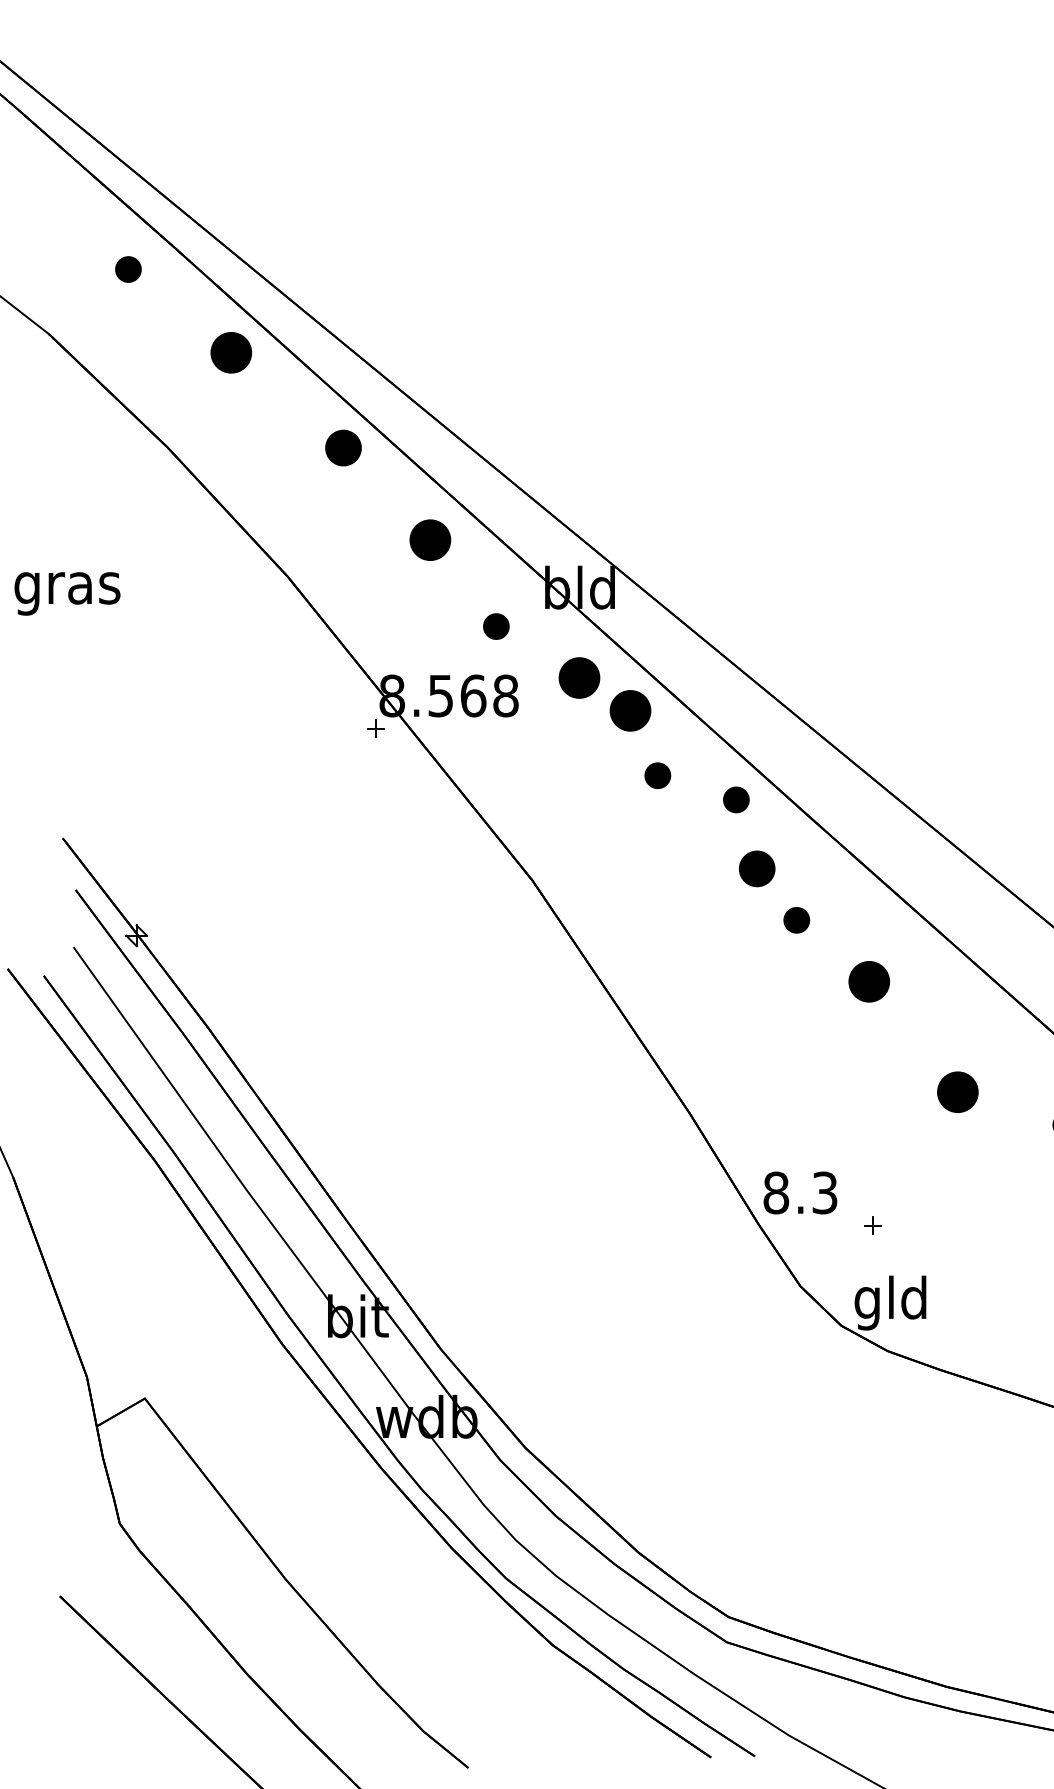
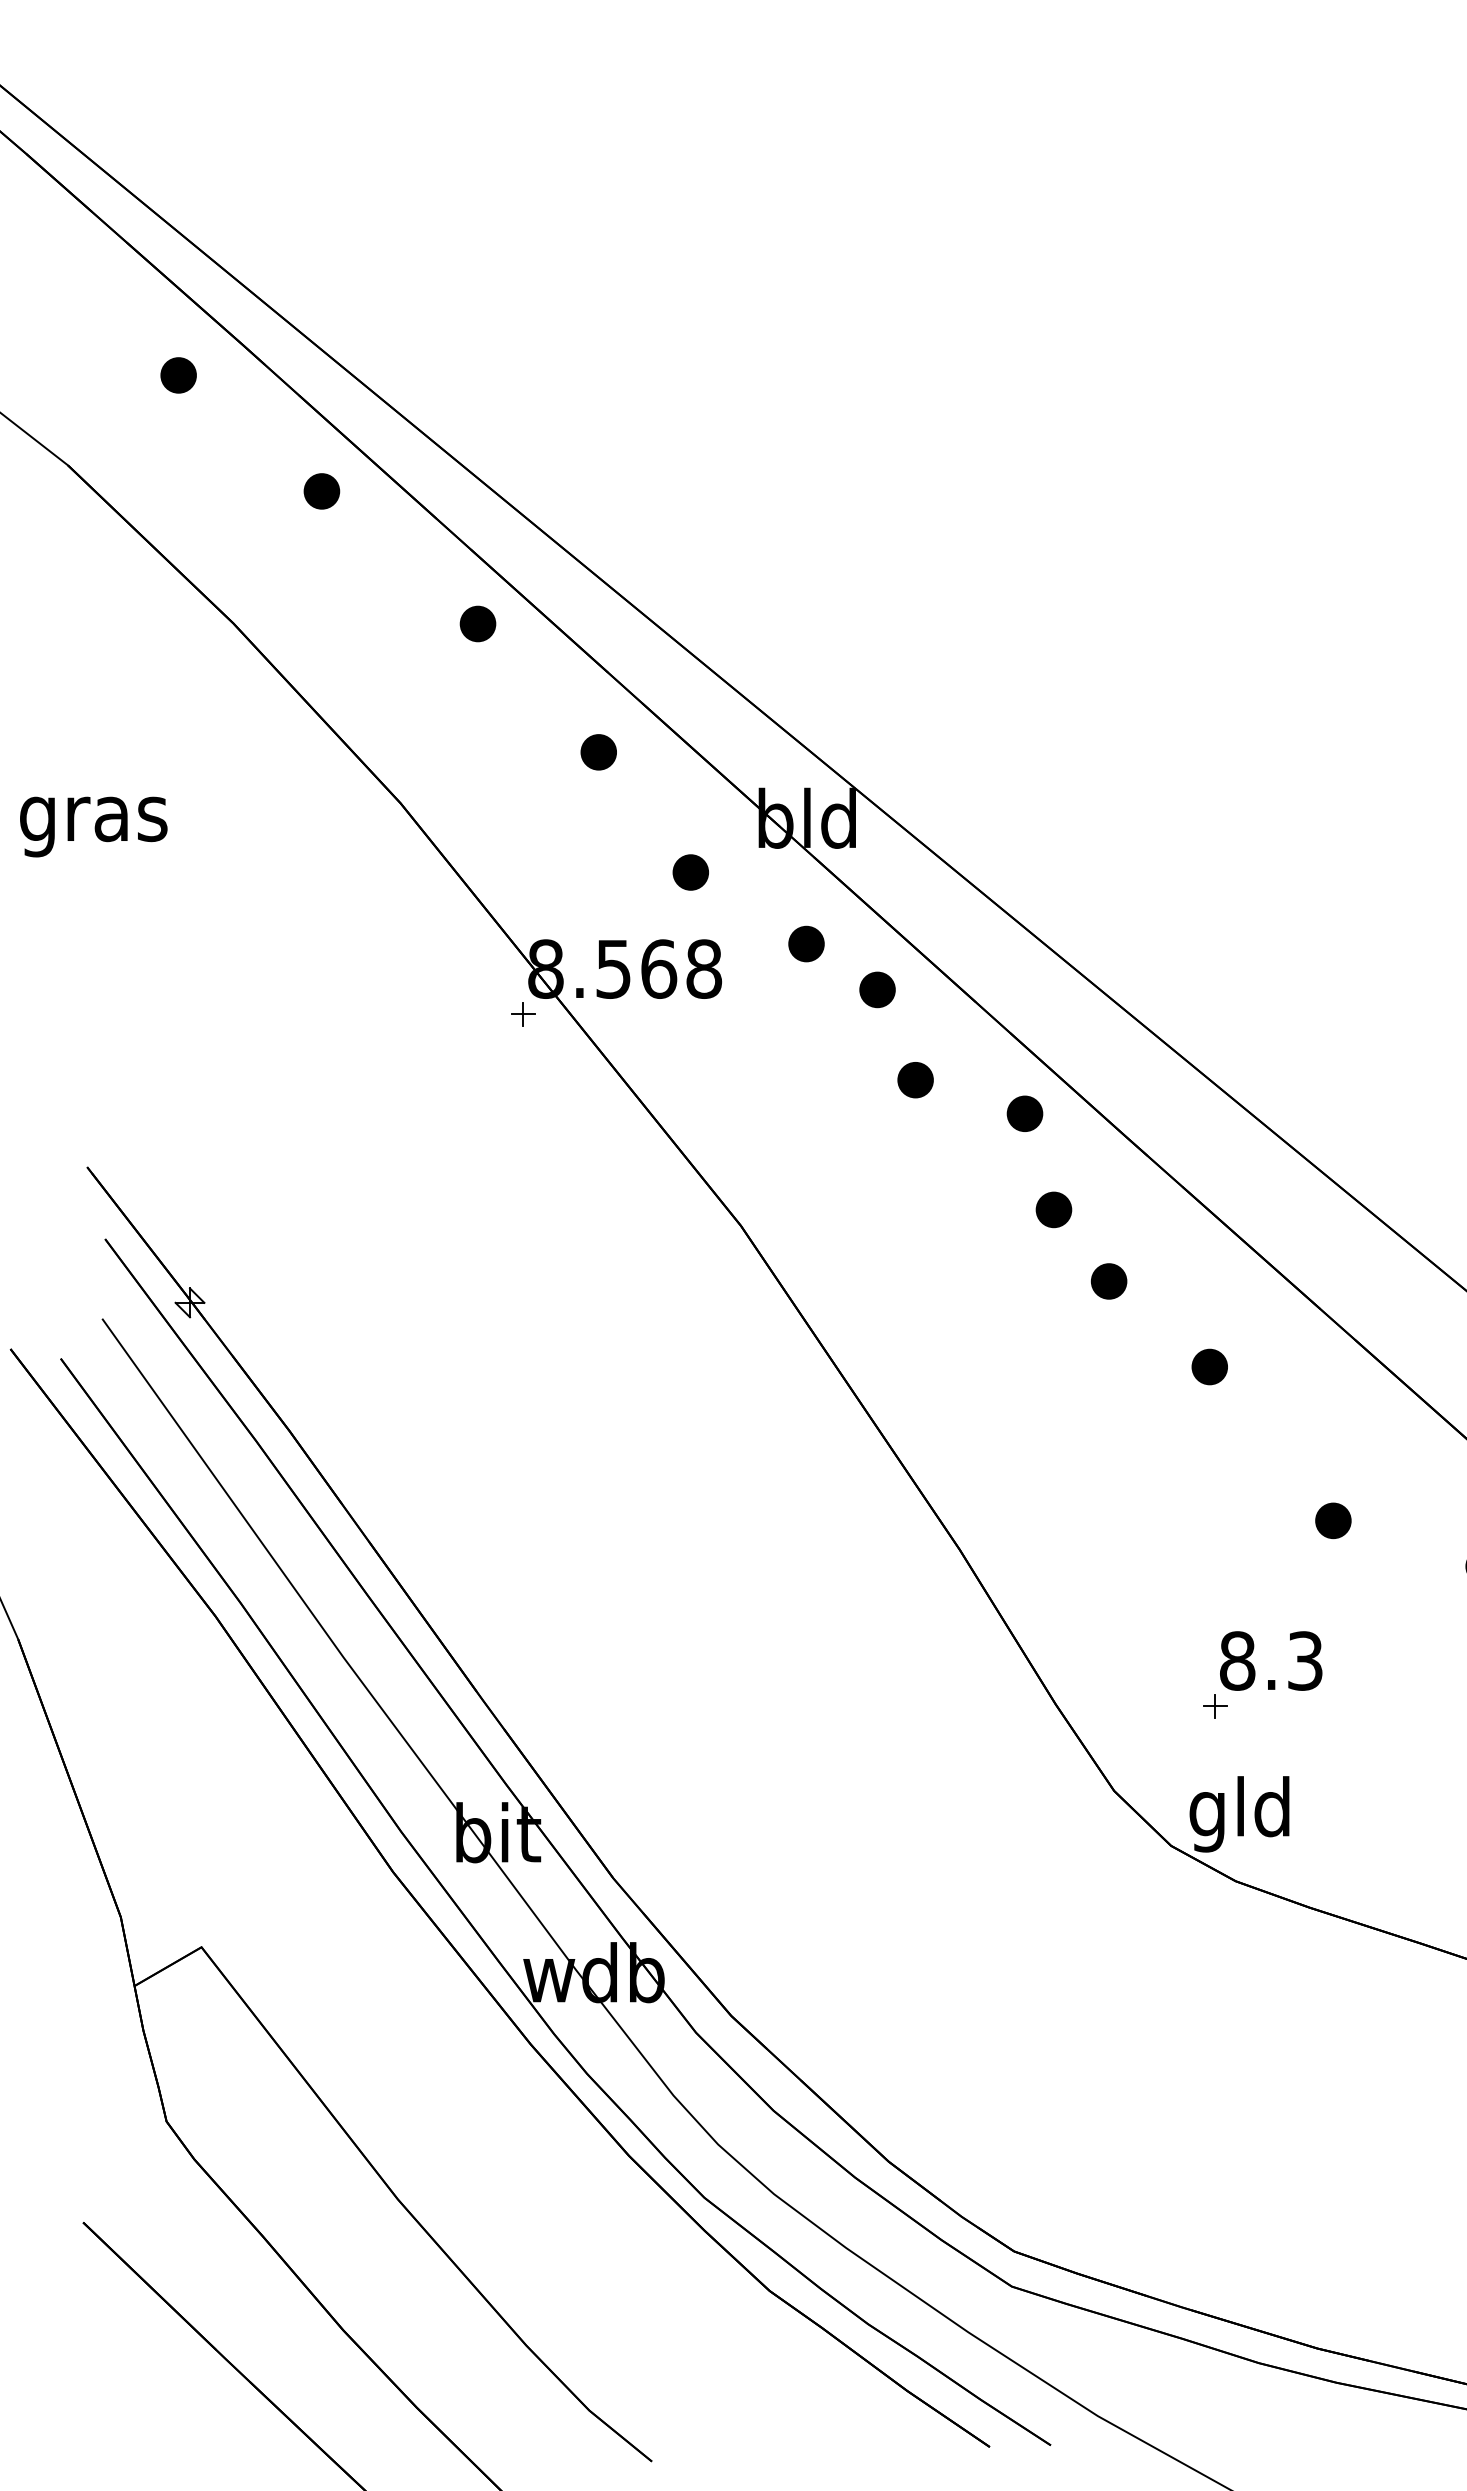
part: (231, 352) -> (321, 491), size x0.62
part: (343, 447) -> (477, 623), size x0.71
part: (430, 540) -> (598, 752), size x0.62
part: (579, 677) -> (806, 943), size x0.62
part: (630, 710) -> (877, 989), size x0.62
part: (756, 868) -> (1053, 1209), size x0.71
part: (868, 981) -> (1209, 1366), size x0.62
part: (957, 1092) -> (1333, 1520), size x0.62
text: (800, 1192) -> (1271, 1660), moved

